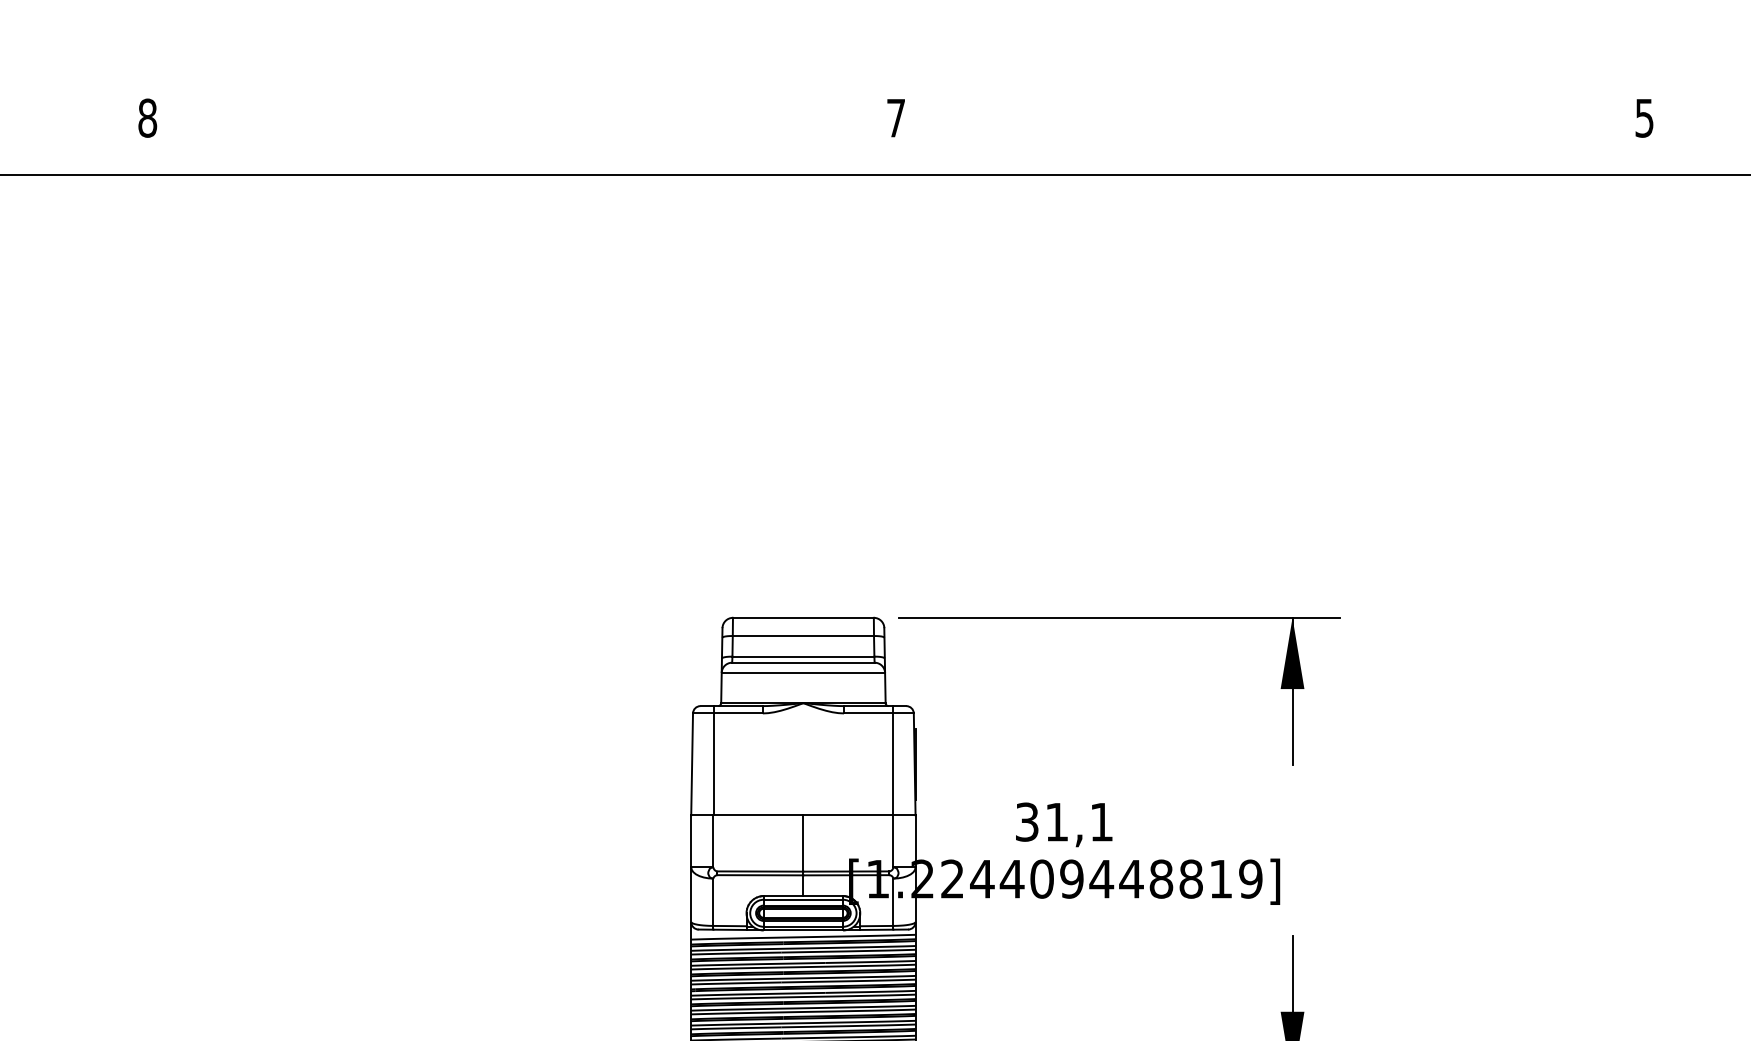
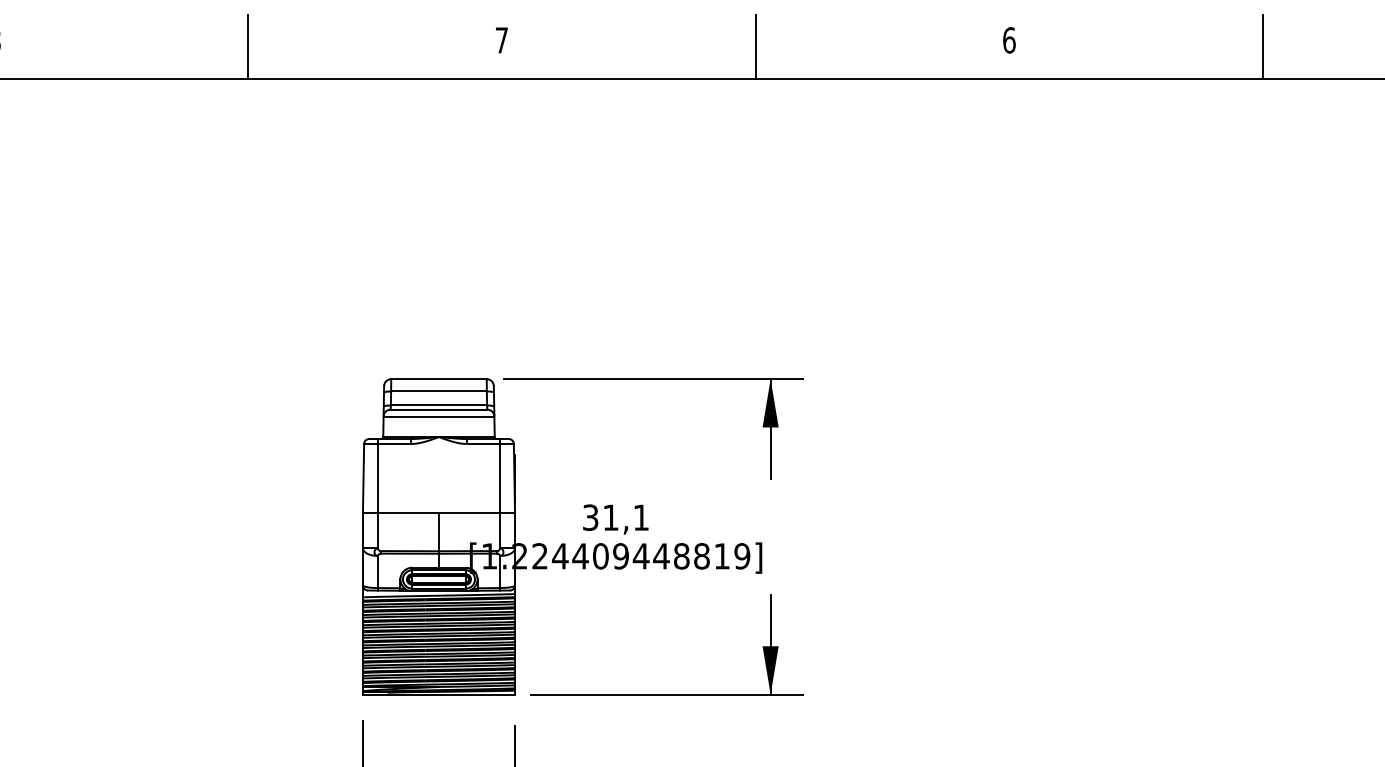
text: (1644, 118) -> (1009, 40), 5 -> 6
line: (522, 127) -> (248, 46), added
line: (1270, 127) -> (755, 46), added

